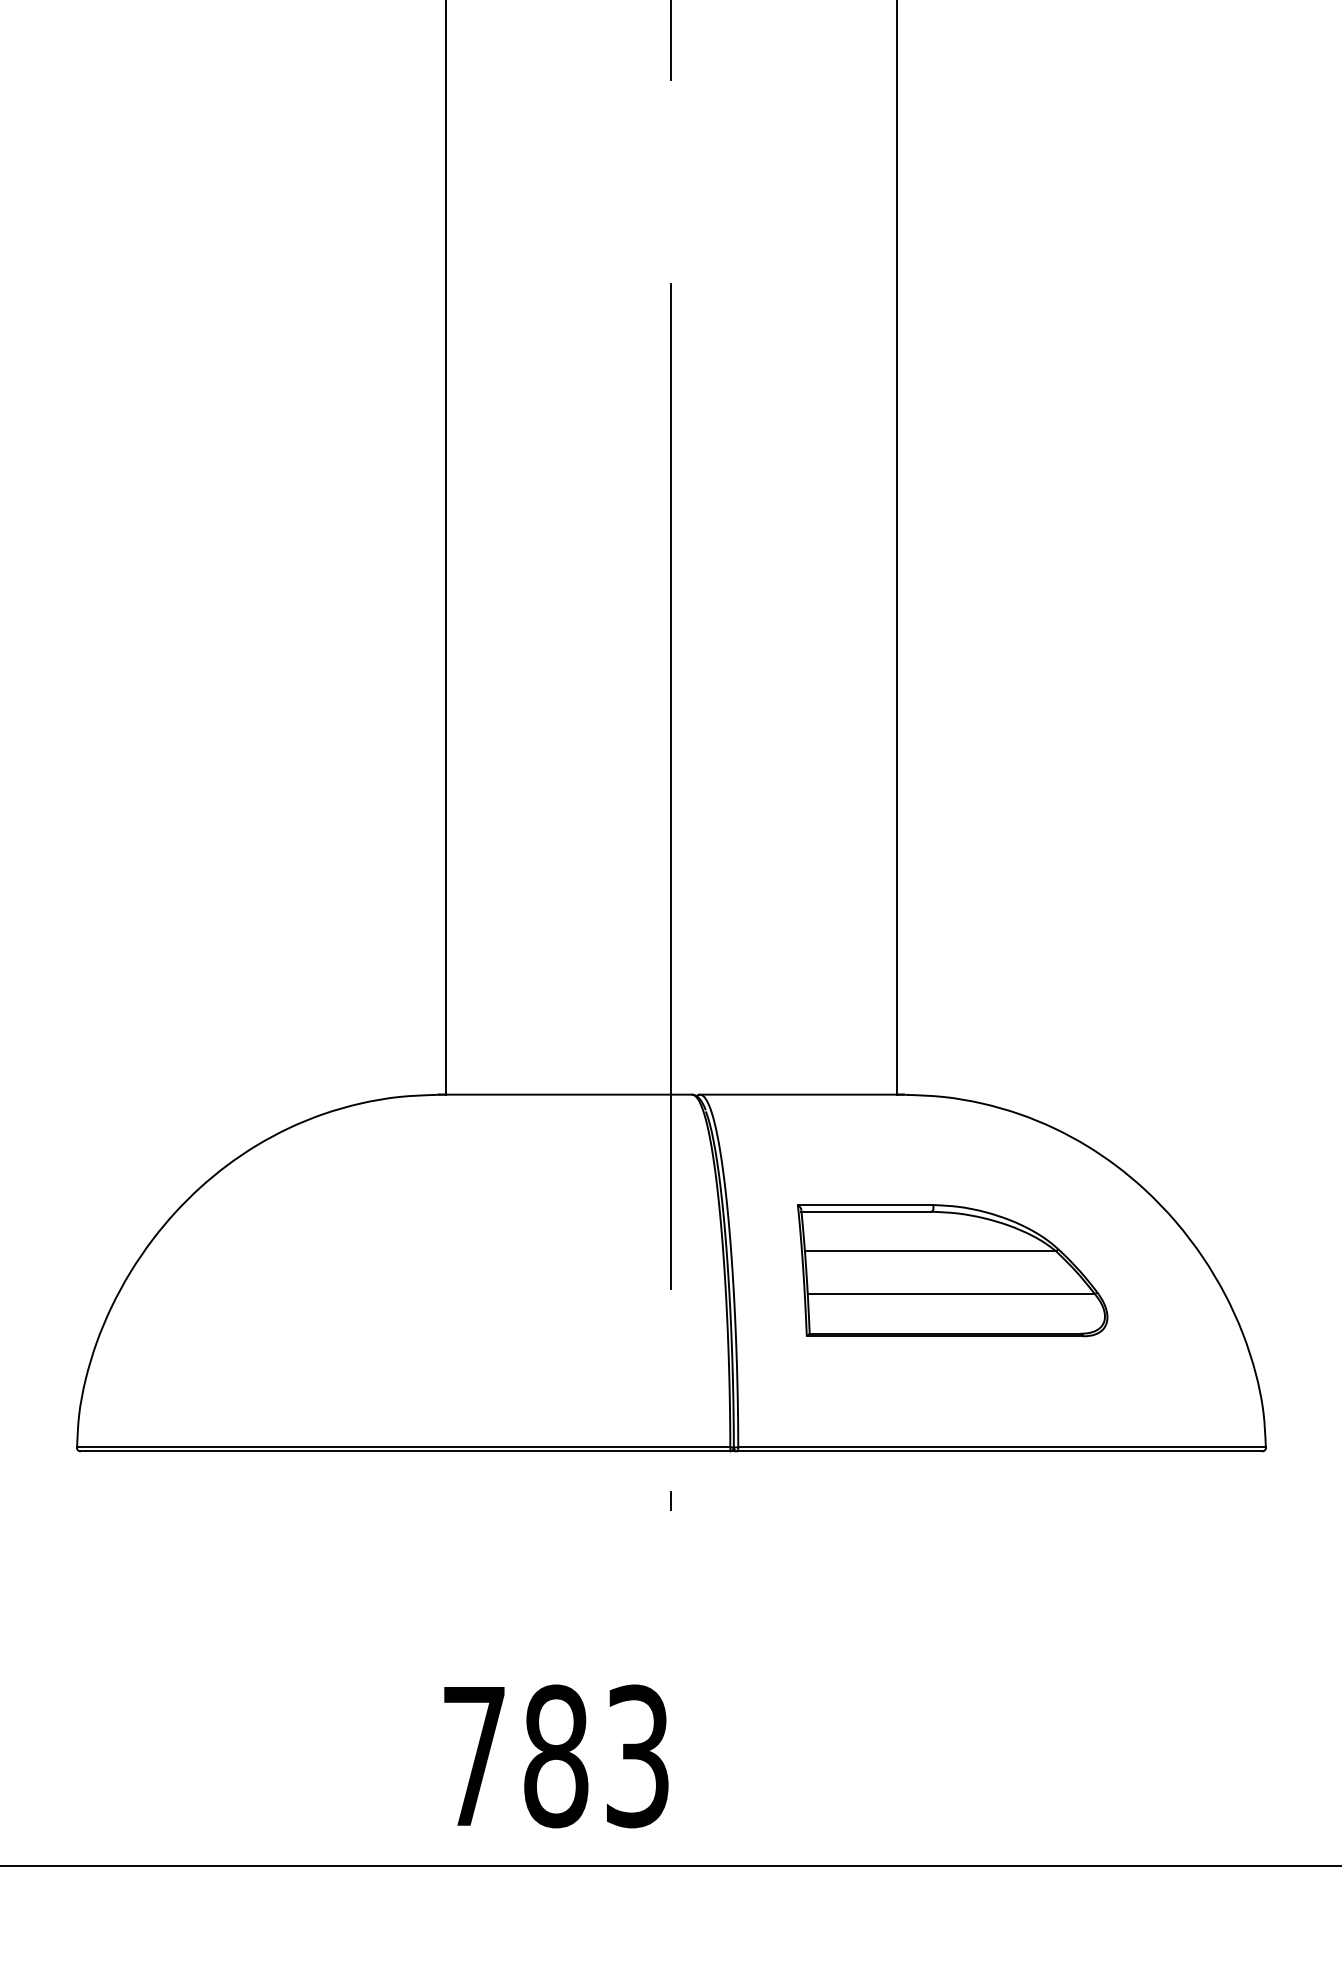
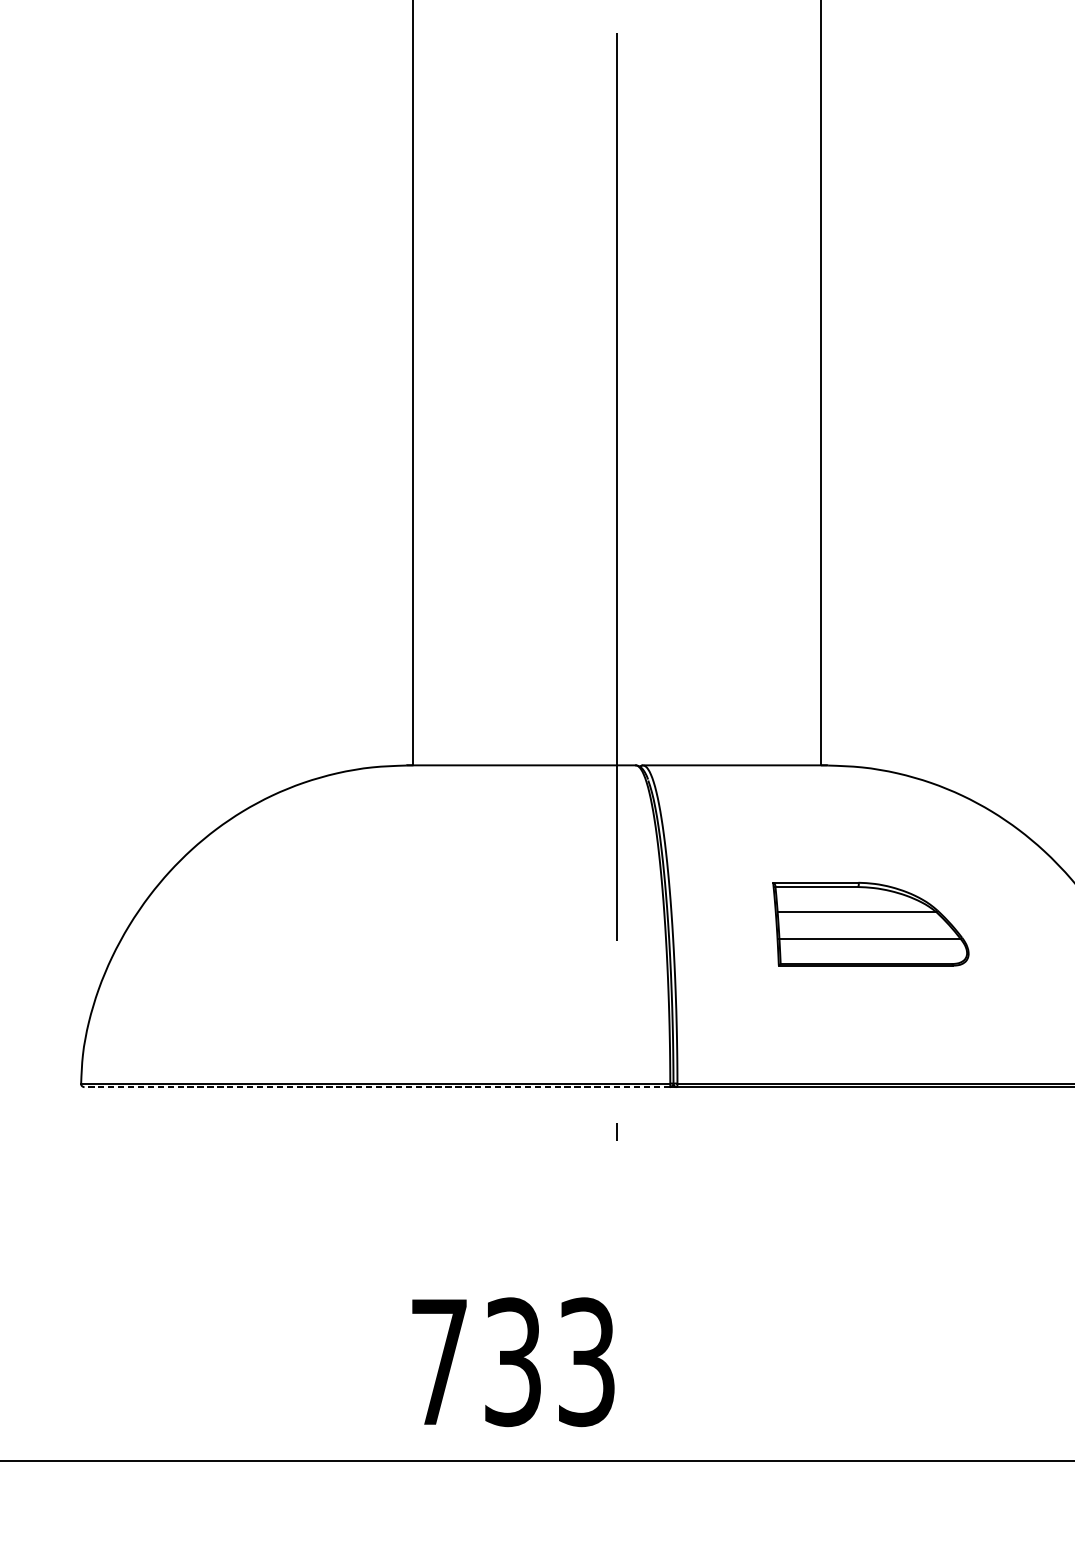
part: (952, 1270) -> (870, 923), size x0.7
line: (405, 1451) -> (377, 1087), solid -> dashed
text: (556, 1756) -> (513, 1362), 783 -> 733

